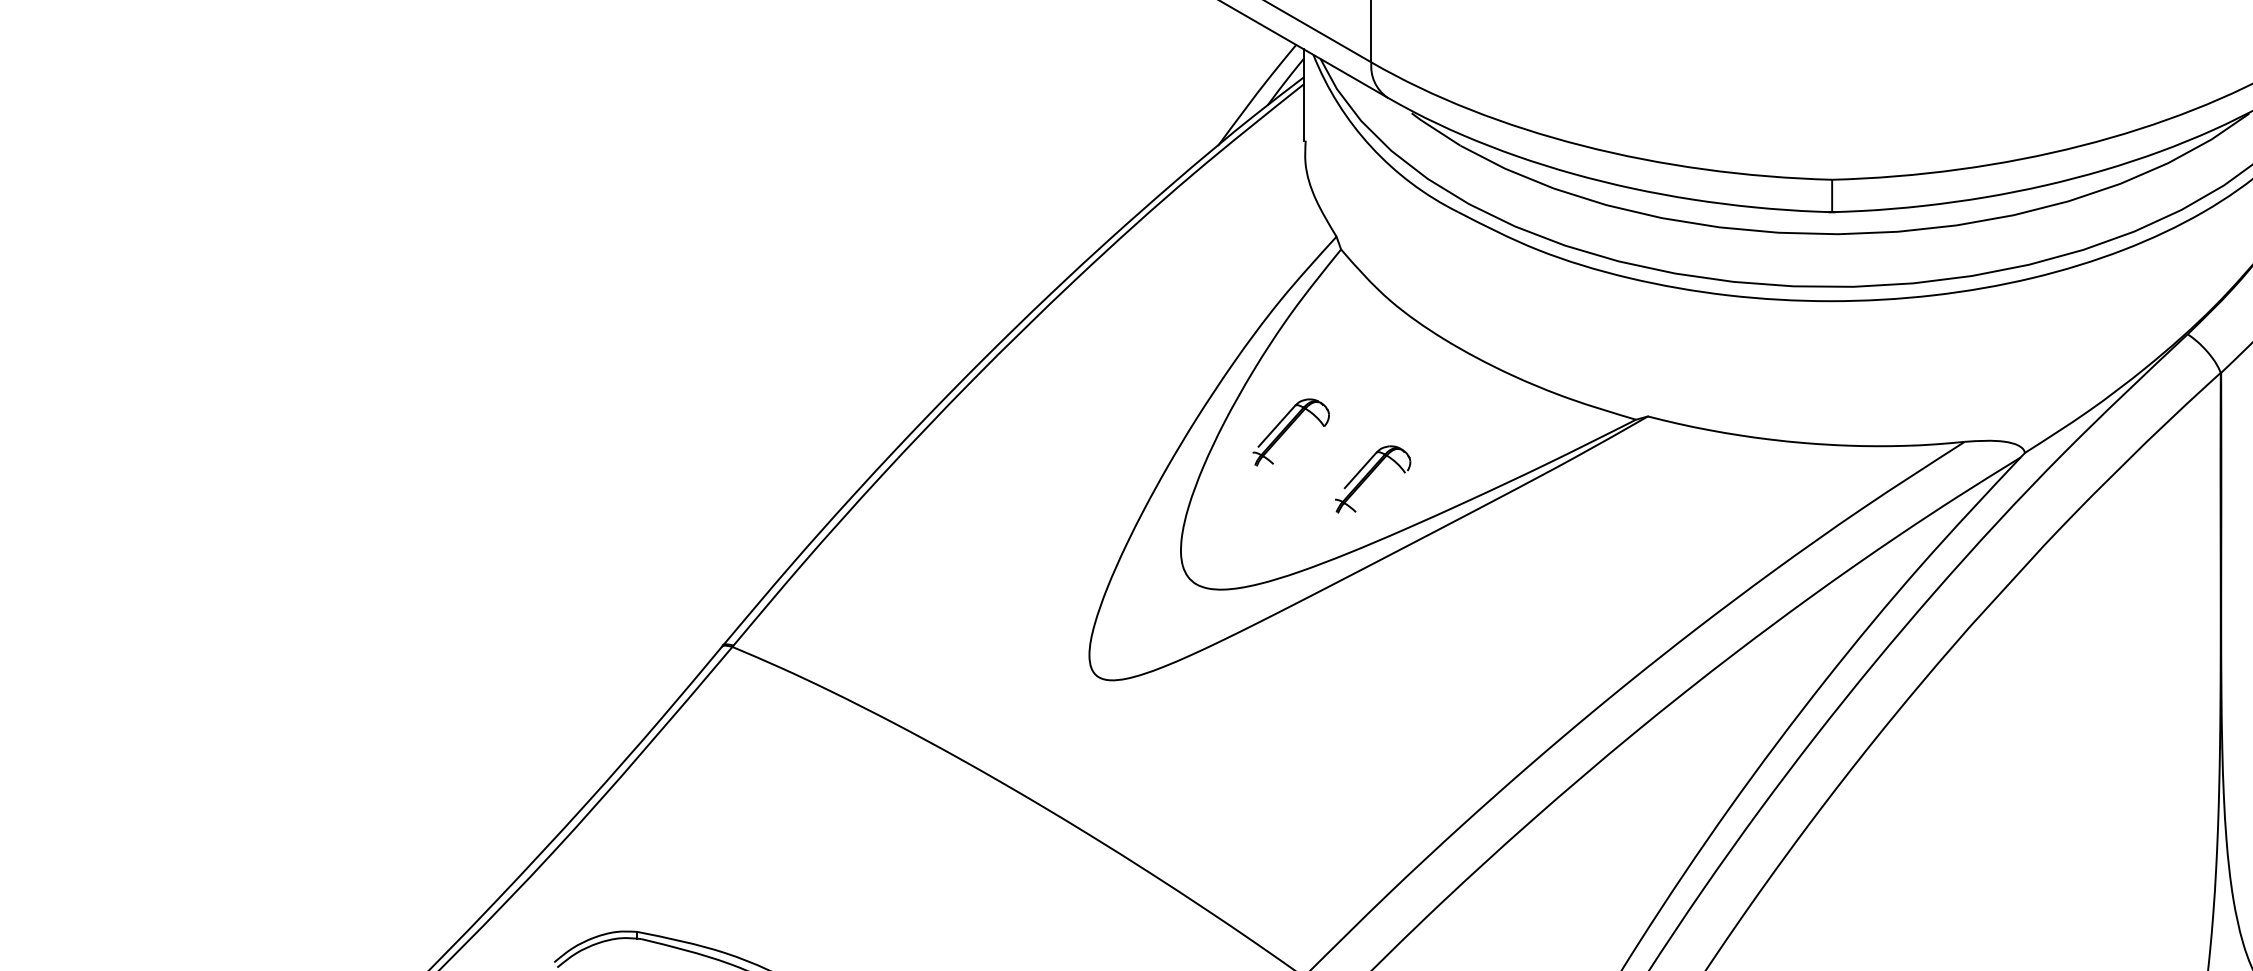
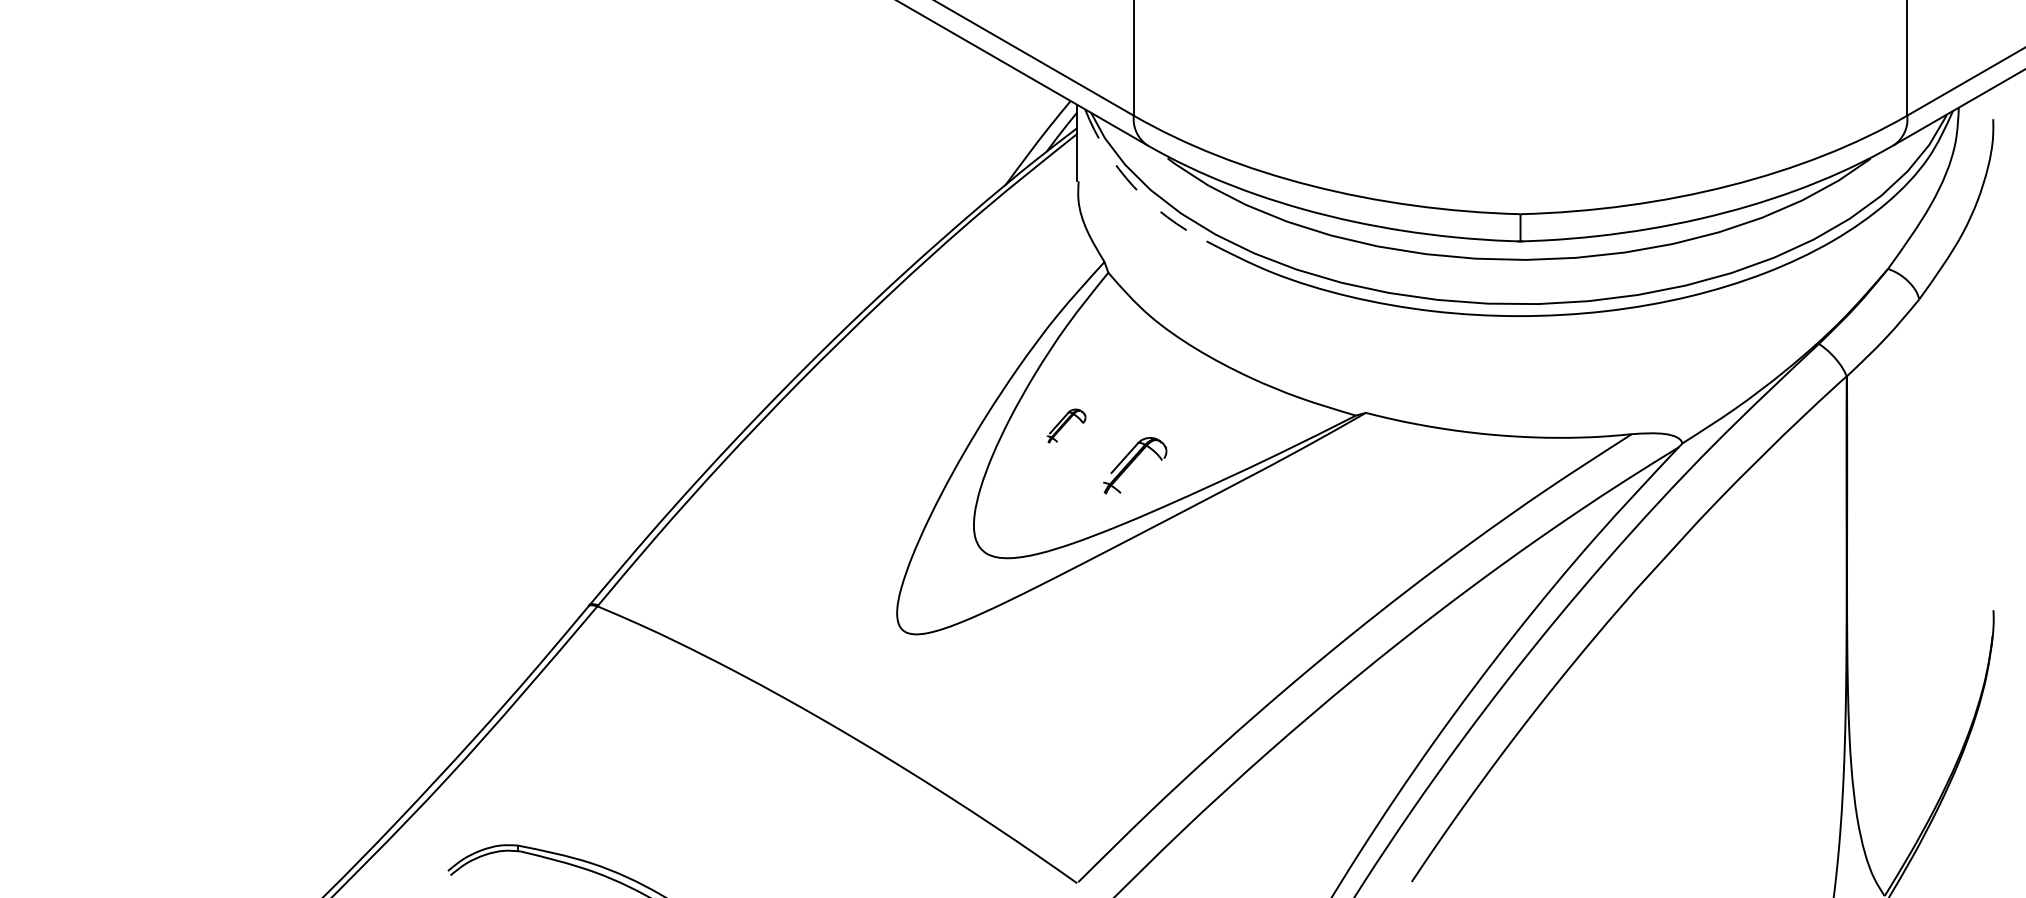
arc: (1371, 146) -> (1133, 186), solid -> dashed
part: (1291, 431) -> (1066, 425), size x0.6

